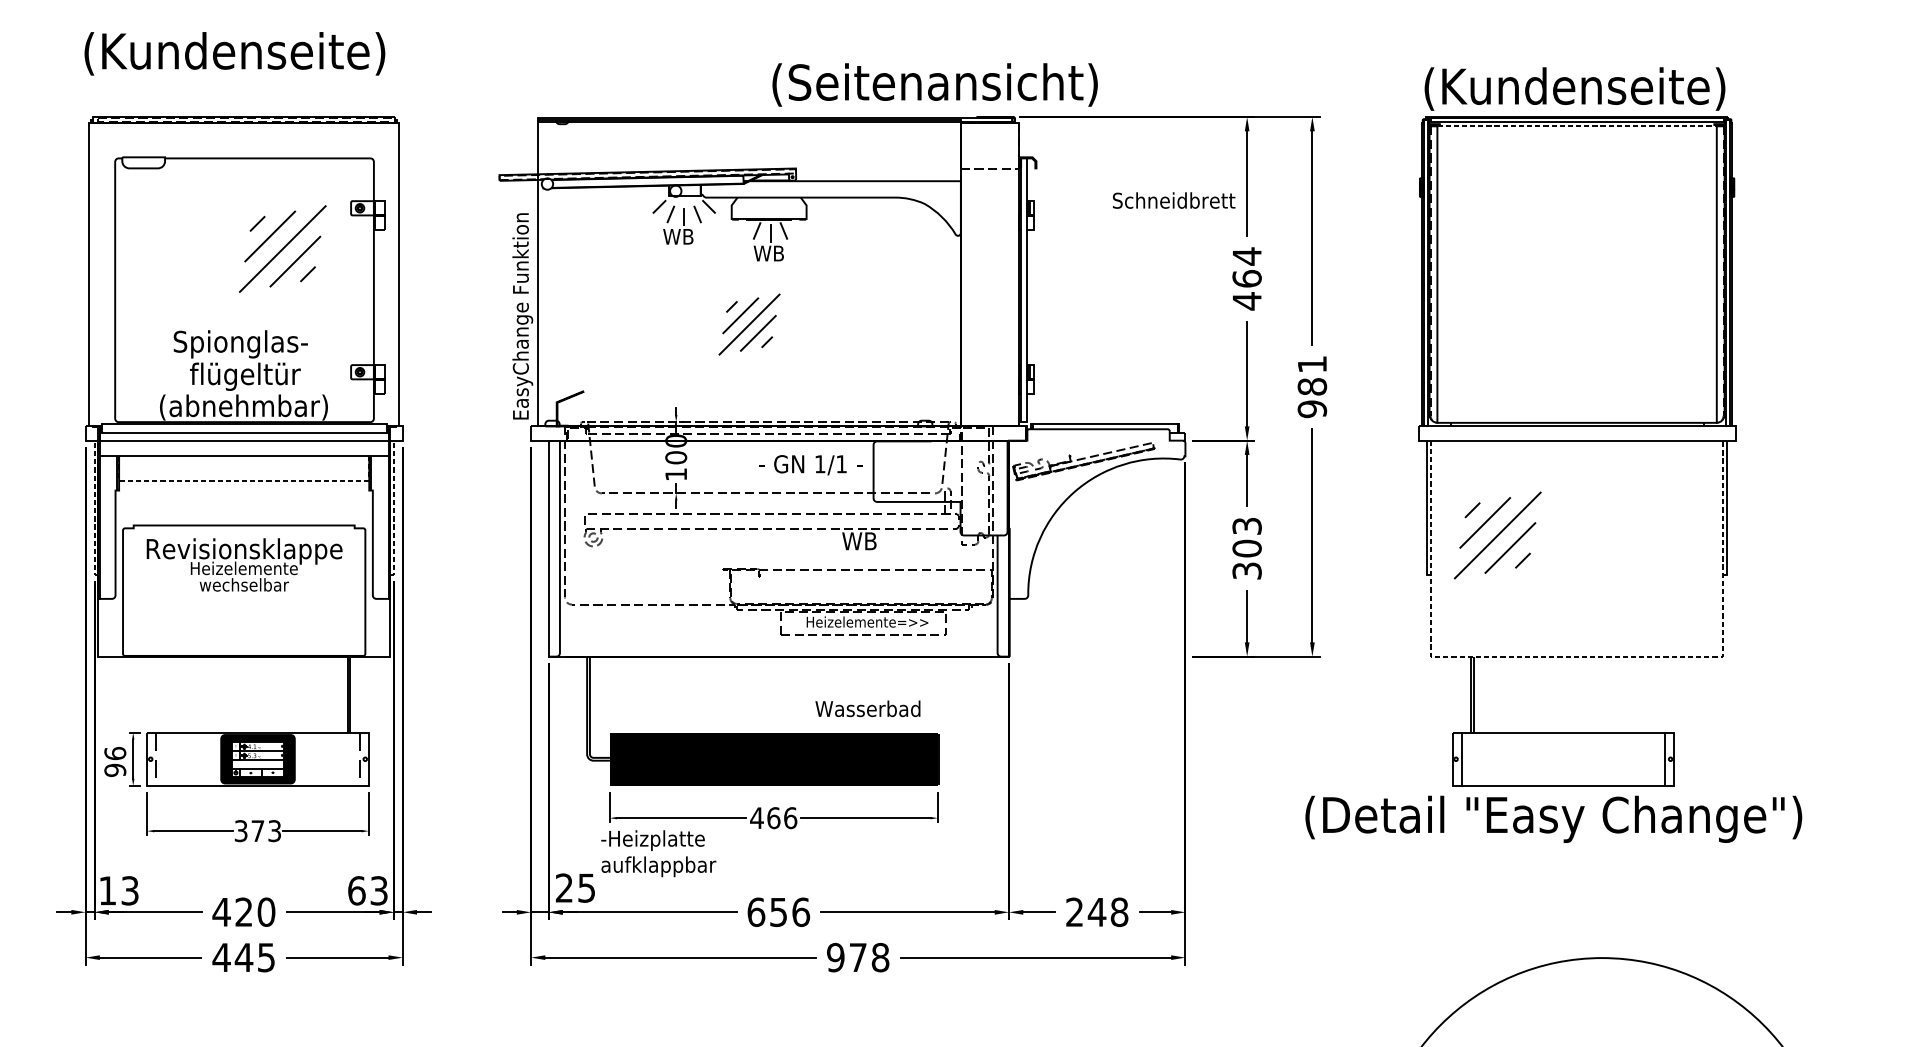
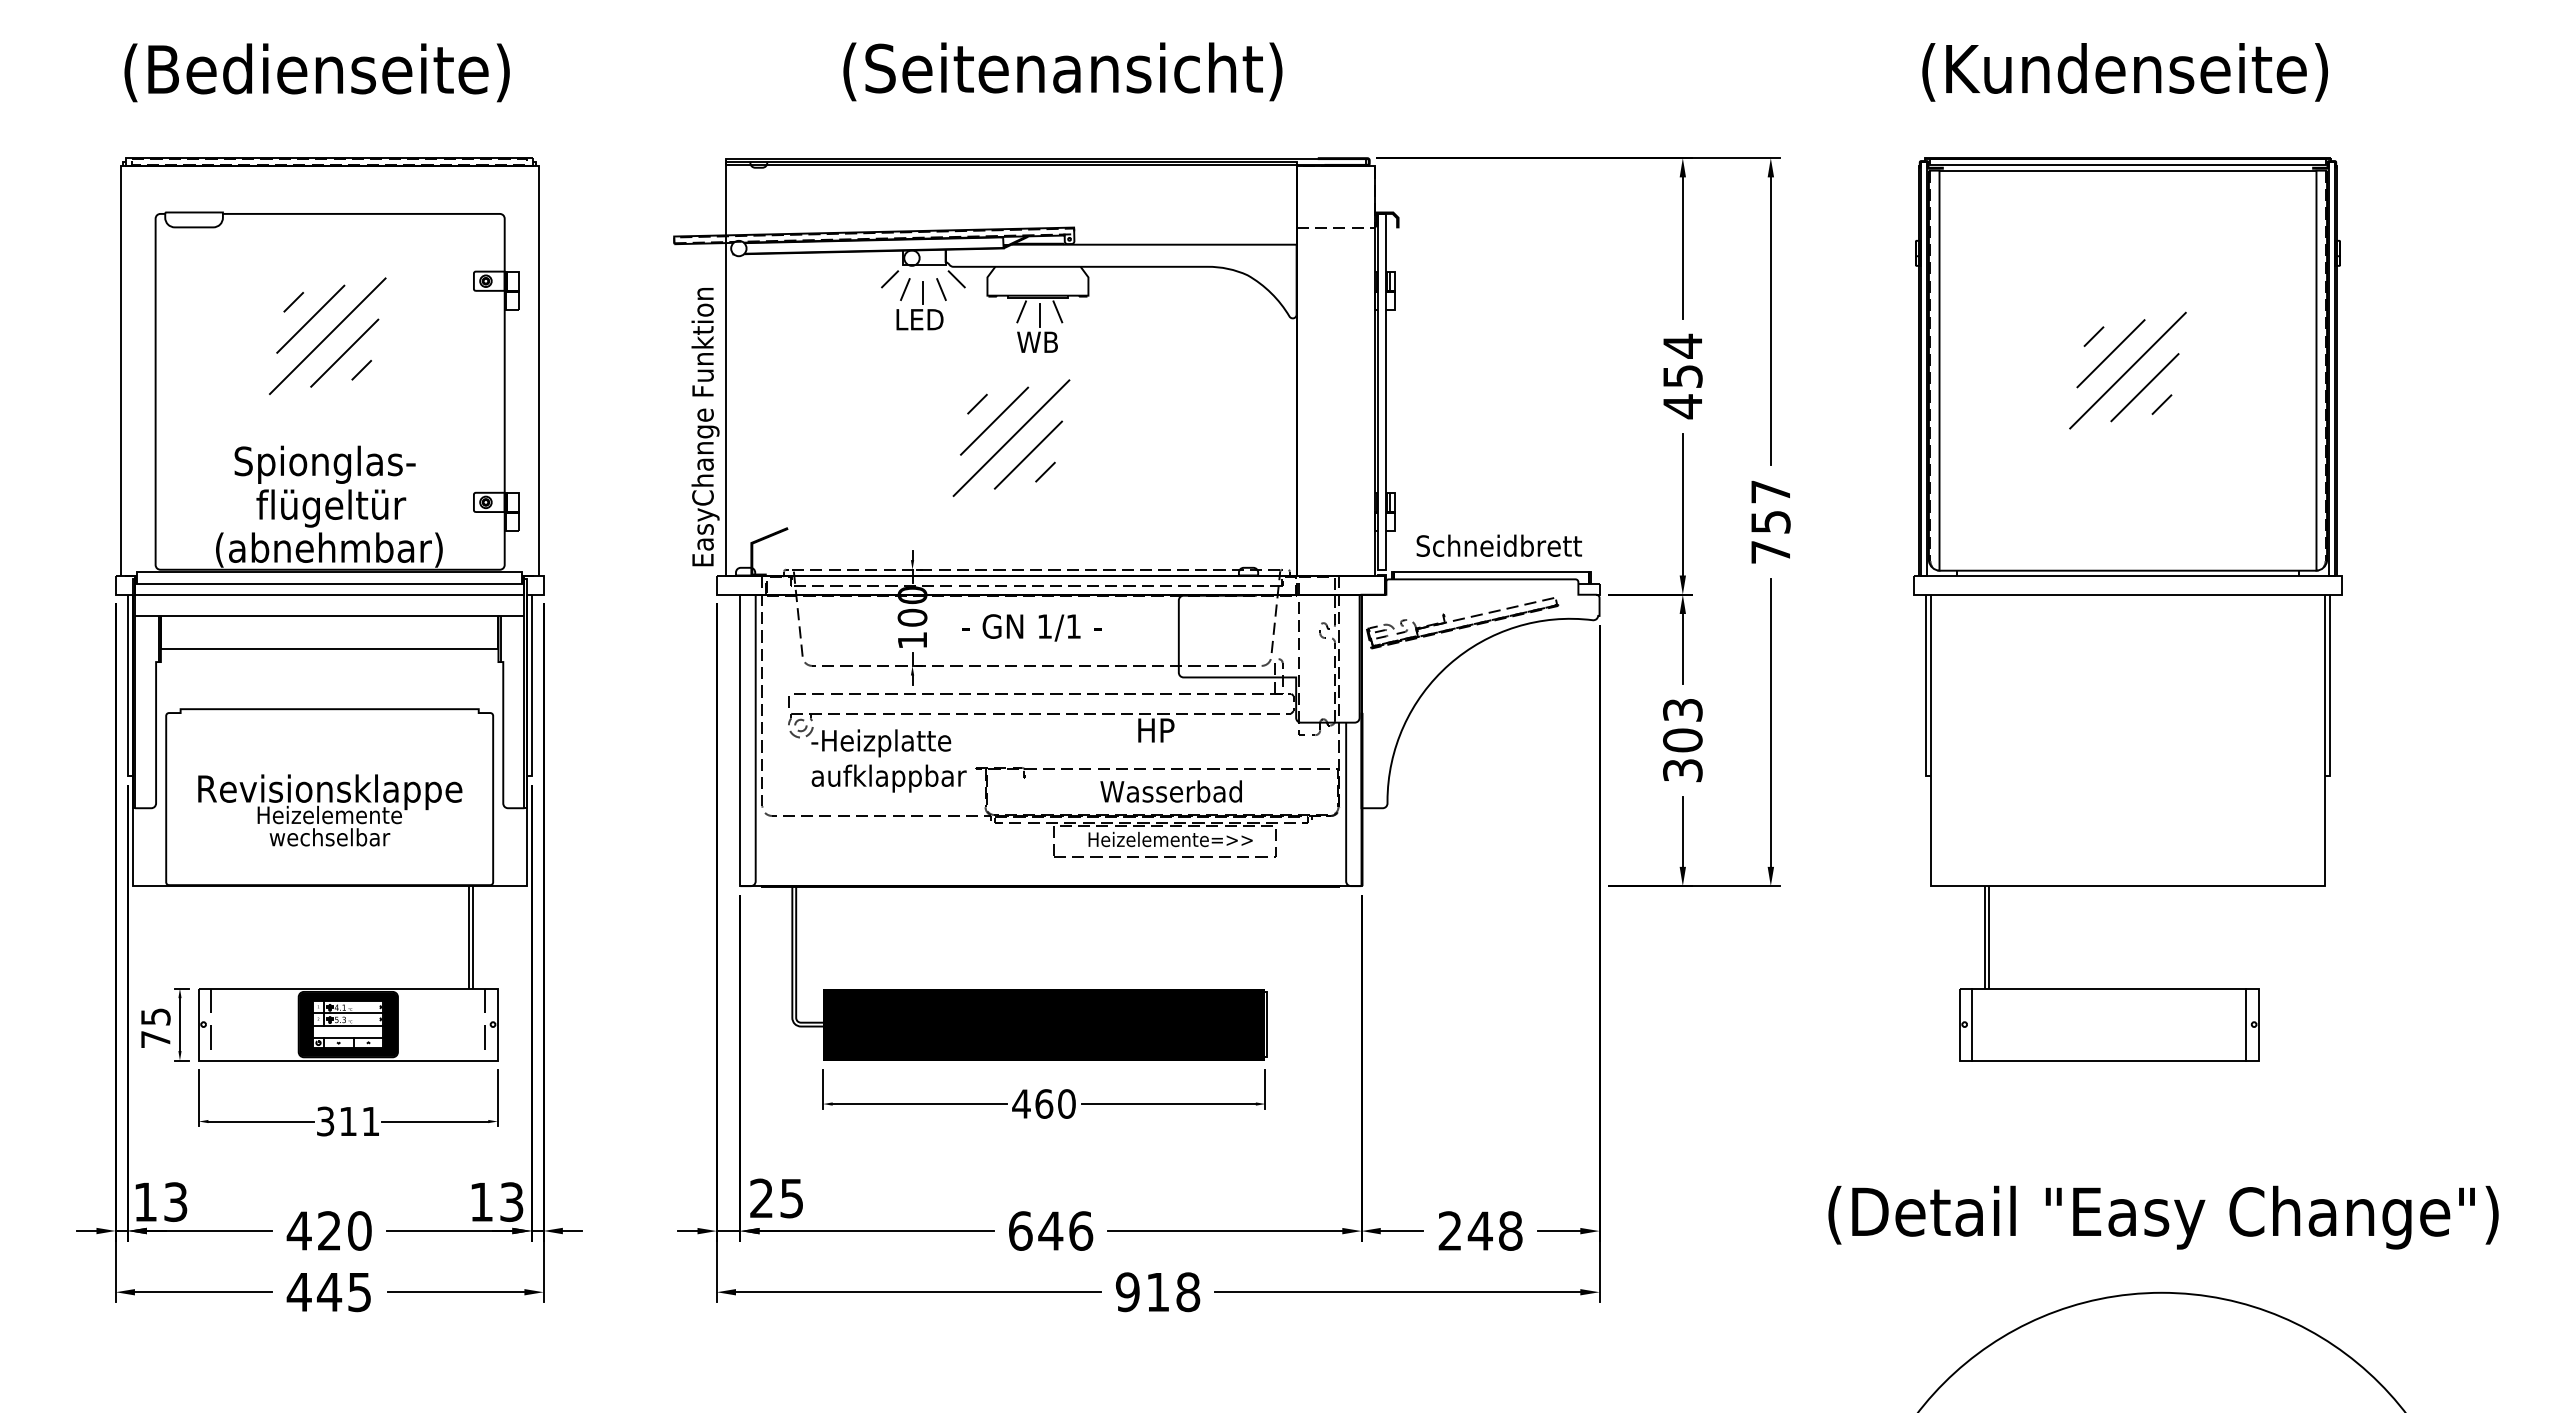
text: (234, 53) -> (316, 72), (Kundenseite) -> (Bedienseite)
text: (934, 84) -> (1062, 71), moved
text: (1574, 89) -> (2124, 72), moved
line: (1577, 126) -> (2128, 170), dashed -> solid
text: (1173, 200) -> (1498, 545), moved
text: (681, 236) -> (919, 319), WB -> LED
part: (282, 248) -> (327, 335), moved
text: (1246, 278) -> (1682, 376), 464 -> 454
part: (749, 324) -> (1011, 437), size x1.43
text: (1312, 387) -> (1770, 522), 981 -> 757
text: (810, 464) -> (1031, 627), moved
line: (244, 480) -> (330, 648), dashed -> solid
line: (94, 510) -> (127, 688), dashed -> solid
line: (393, 510) -> (531, 688), dashed -> solid
part: (1497, 535) -> (2127, 370), moved
text: (859, 541) -> (1159, 730), WB -> HP
text: (244, 565) -> (330, 810), moved
line: (1577, 656) -> (2128, 886), dashed -> solid
text: (867, 708) -> (1170, 791), moved
text: (115, 761) -> (155, 1027), 96 -> 75
text: (790, 817) -> (1066, 1103), 466 -> 460
text: (1553, 819) -> (2163, 1217), moved
text: (266, 831) -> (359, 1121), 373 -> 311
text: (658, 853) -> (888, 760), moved
text: (356, 890) -> (481, 1201), 63 -> 13
text: (778, 911) -> (1050, 1230), 656 -> 646
text: (858, 957) -> (1158, 1292), 978 -> 918

